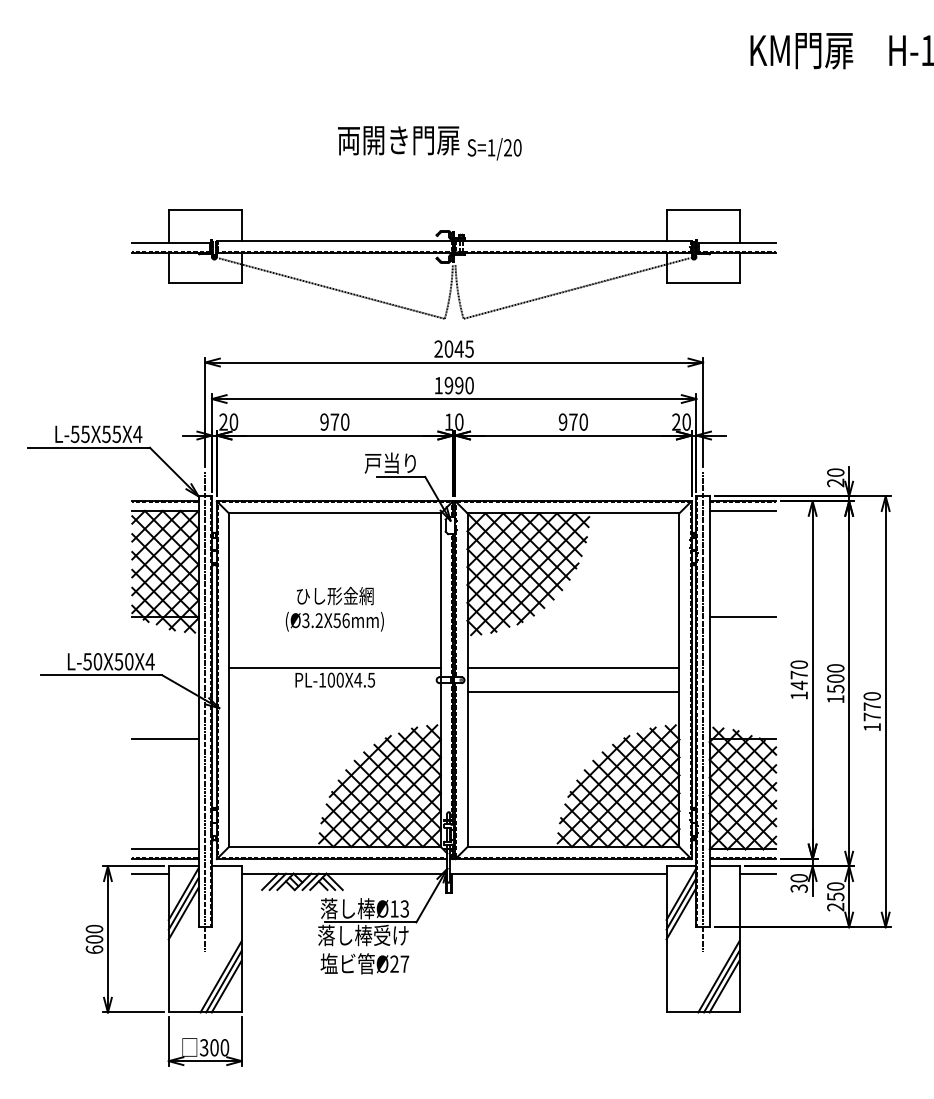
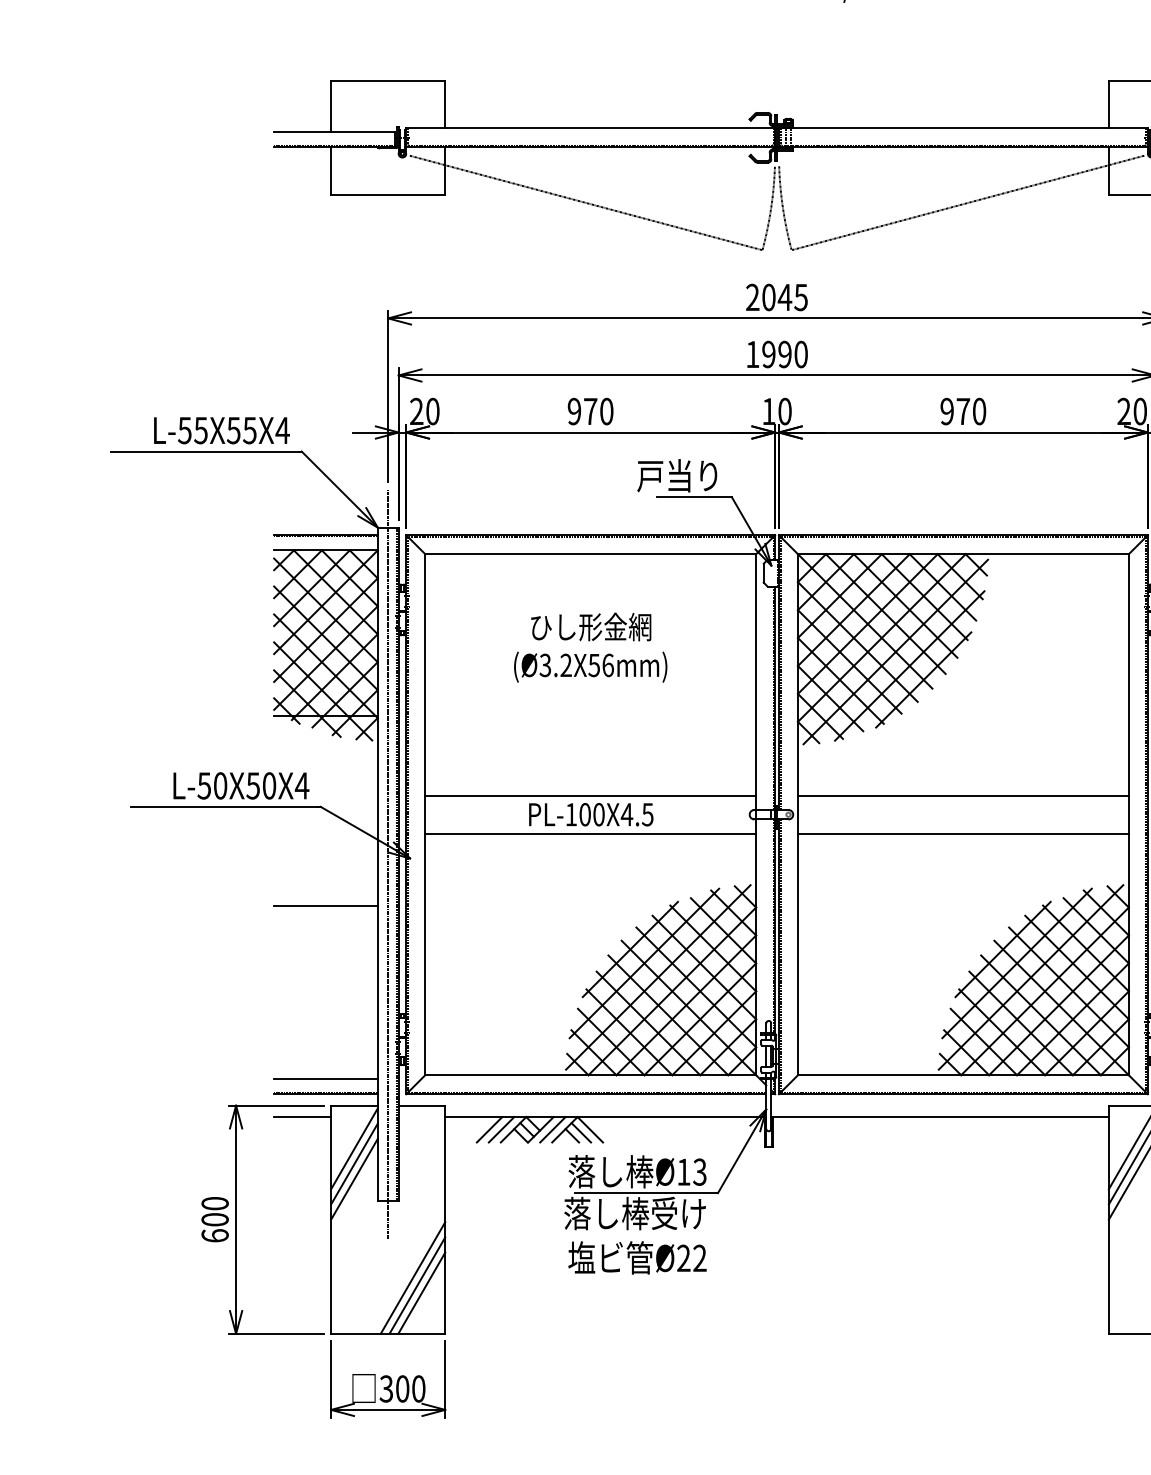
text: (334, 608) -> (590, 646), moved
line: (334, 692) -> (590, 833), added
text: (404, 963) -> (699, 1257), Ø27 -> Ø22

